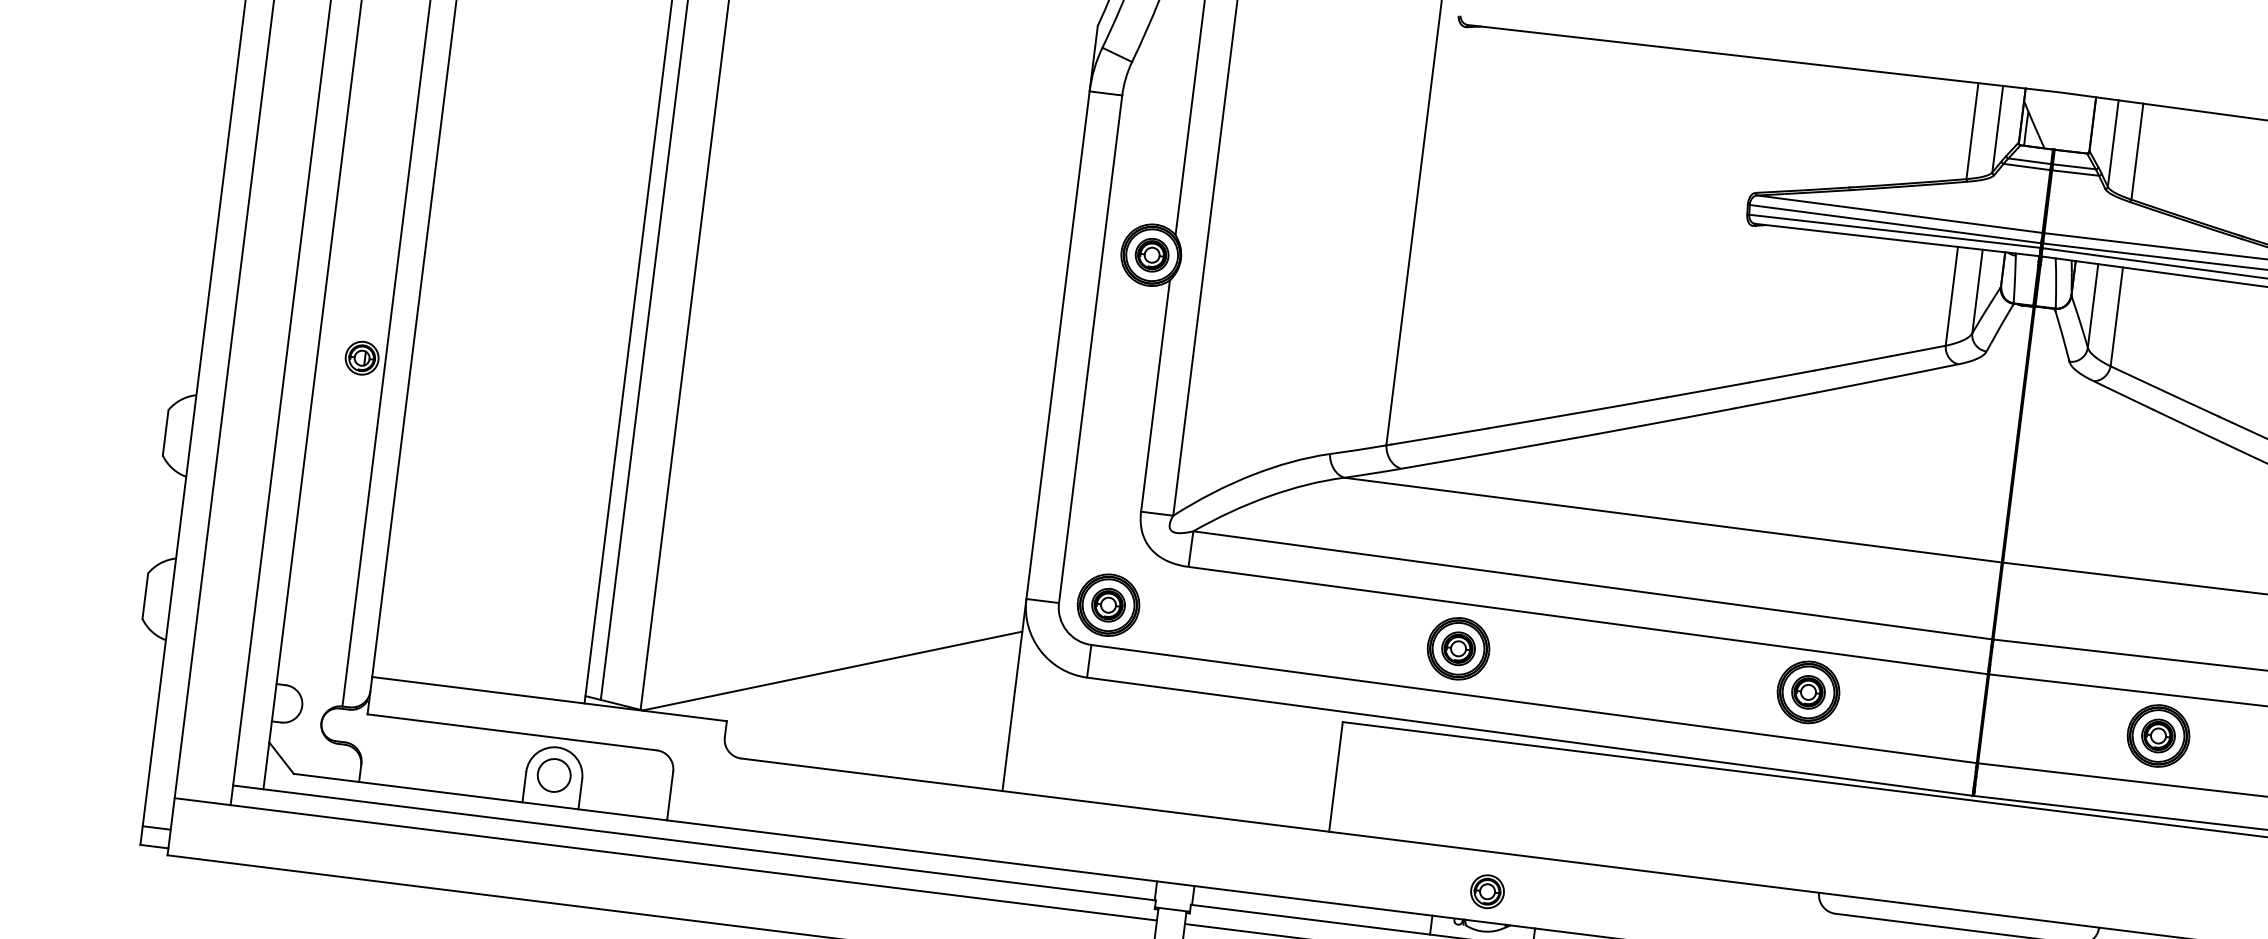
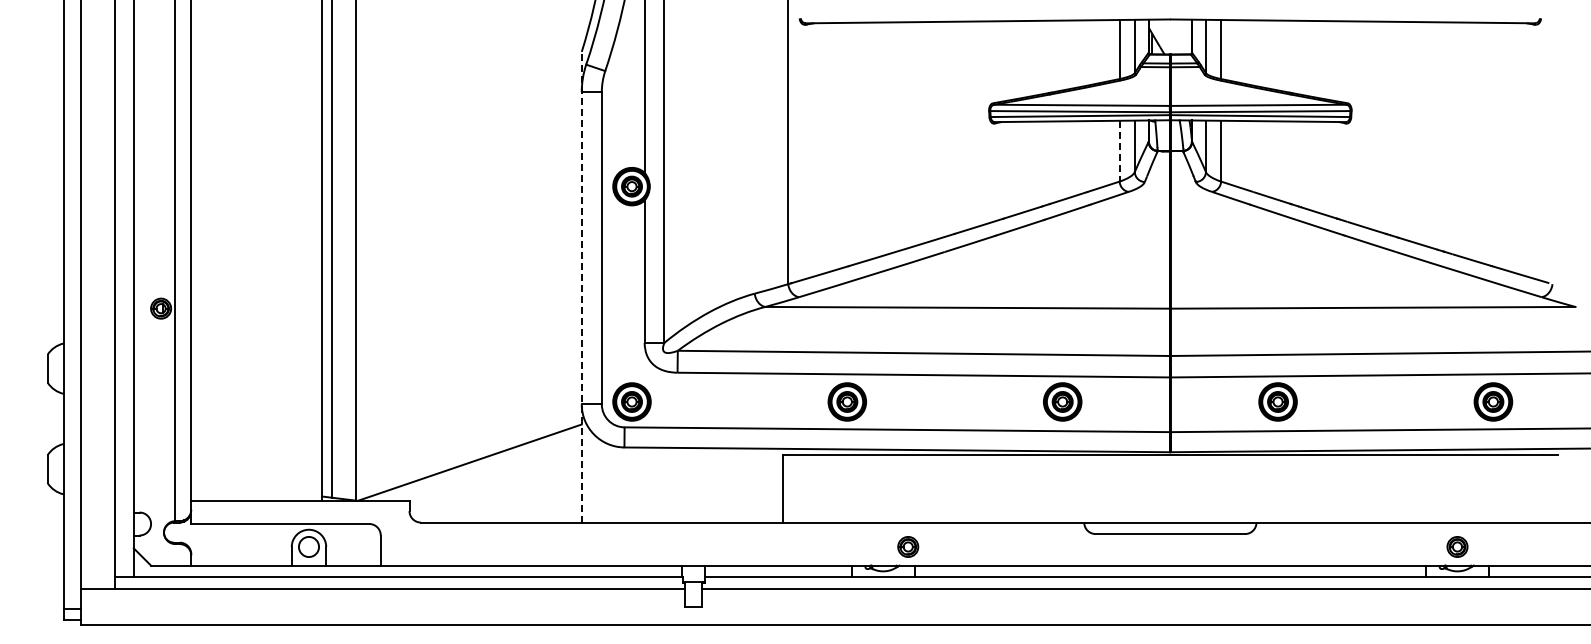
line: (1951, 296) -> (1119, 151), solid -> dashed
line: (1049, 407) -> (581, 286), solid -> dashed
part: (1488, 891) -> (908, 546), moved

